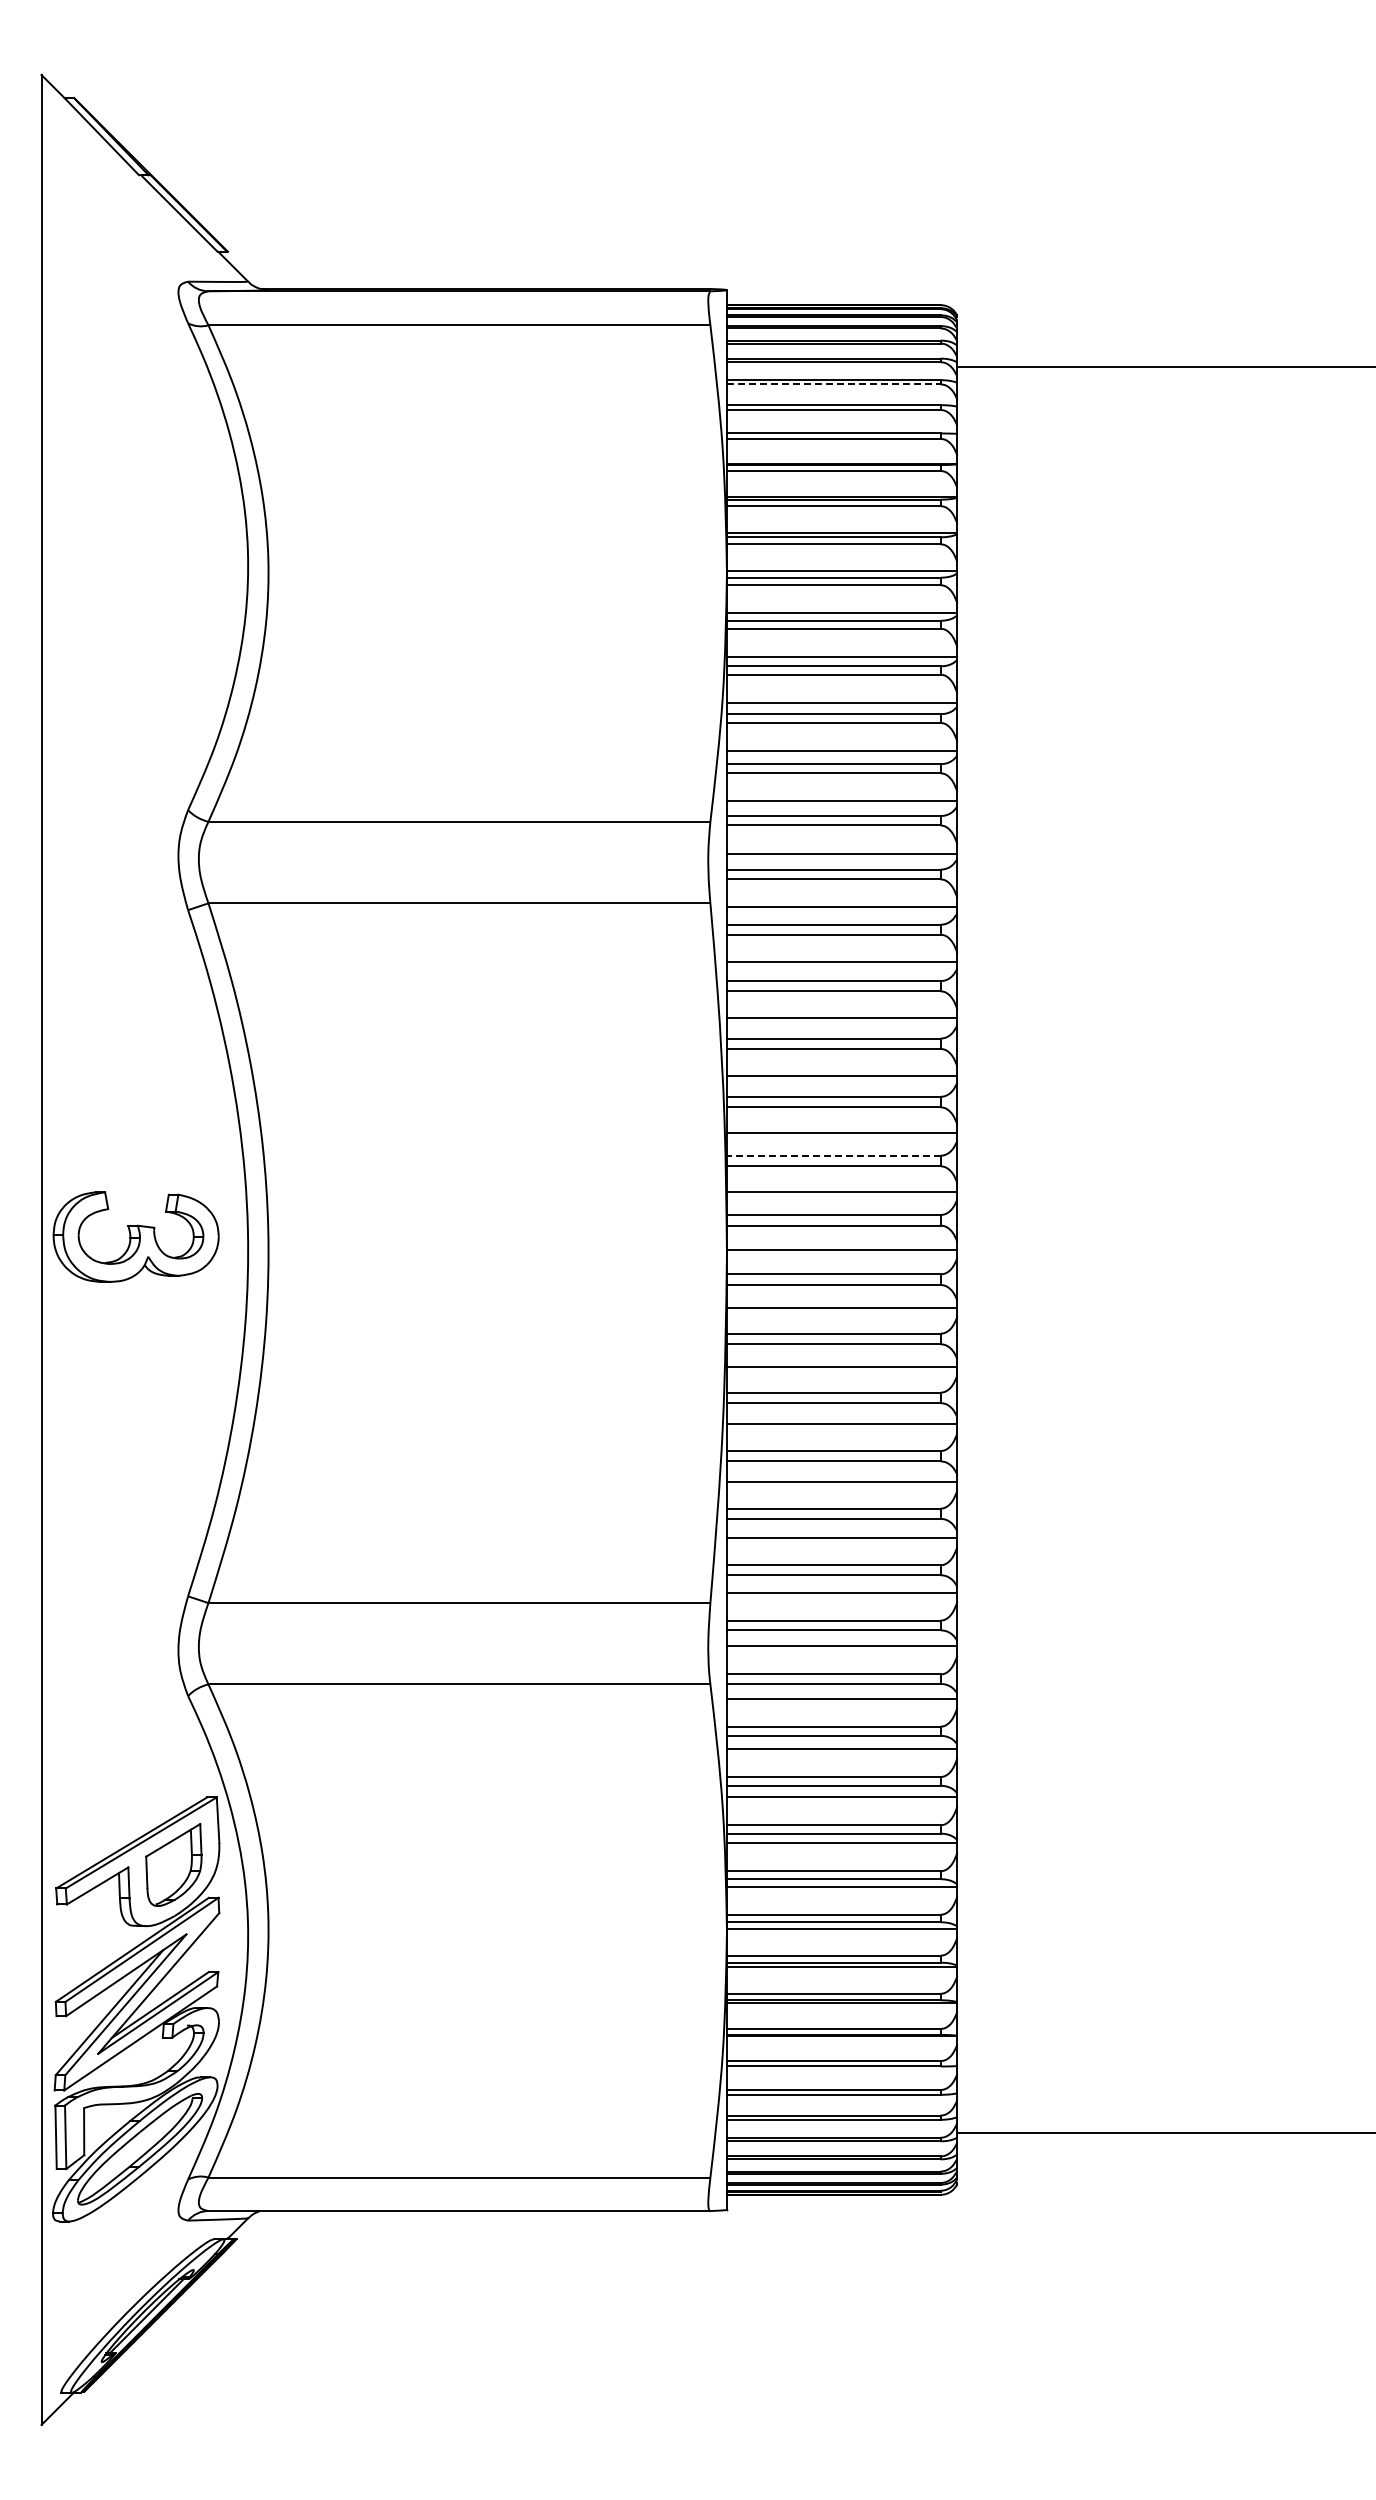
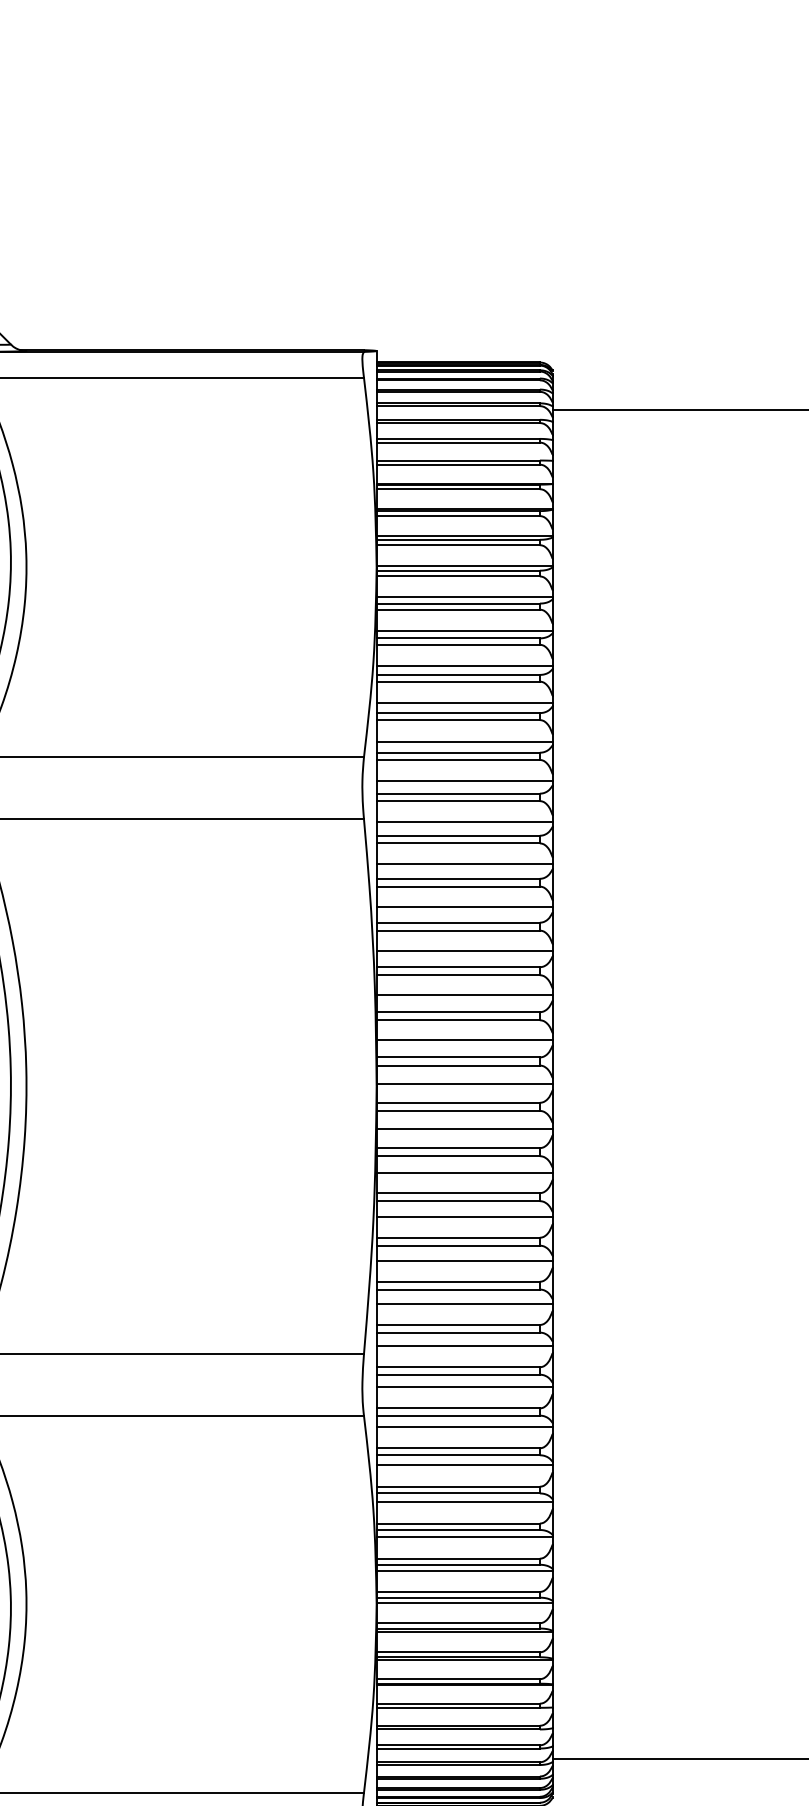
line: (833, 384) -> (458, 423), dashed -> solid
line: (833, 1155) -> (458, 1012), dashed -> solid

